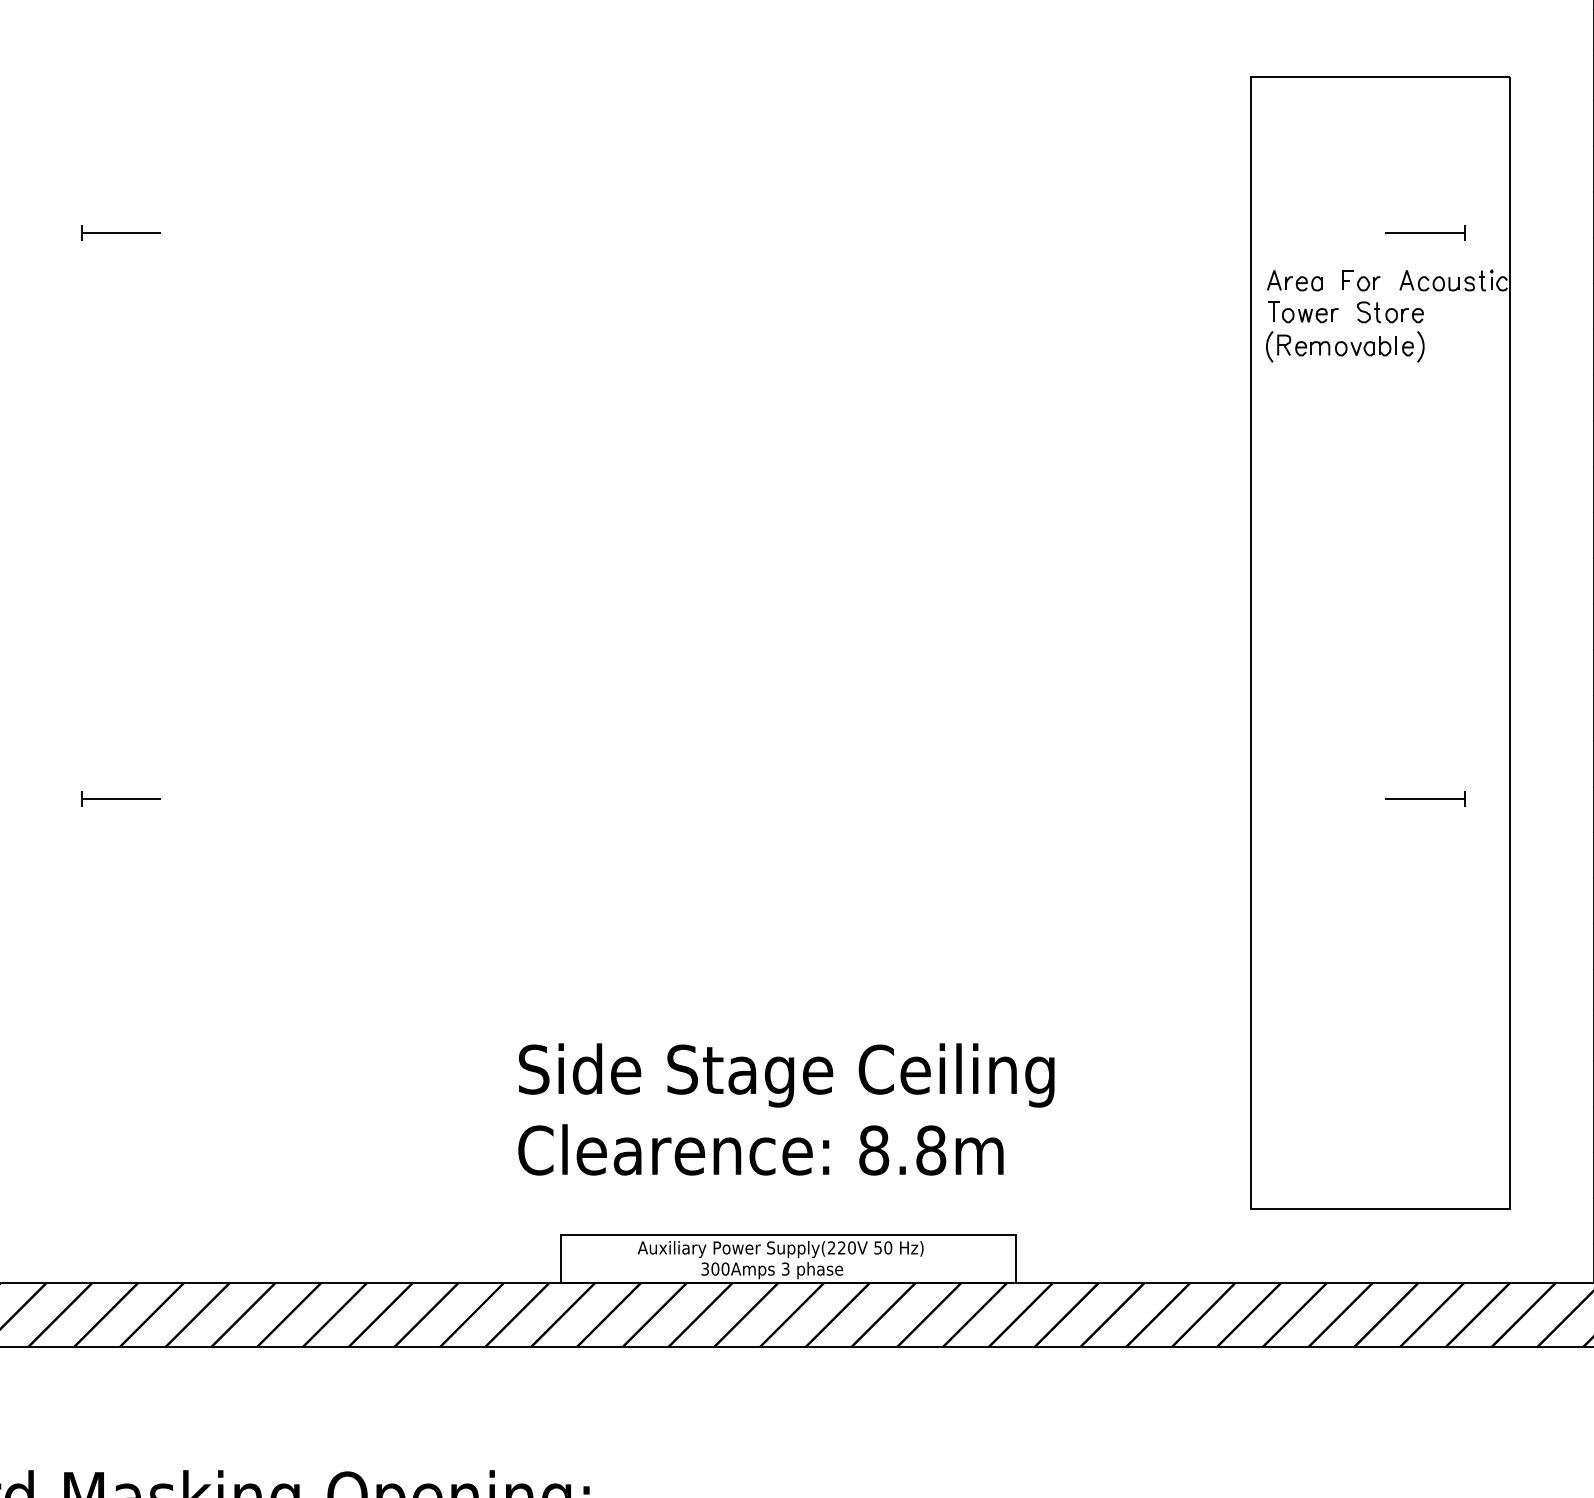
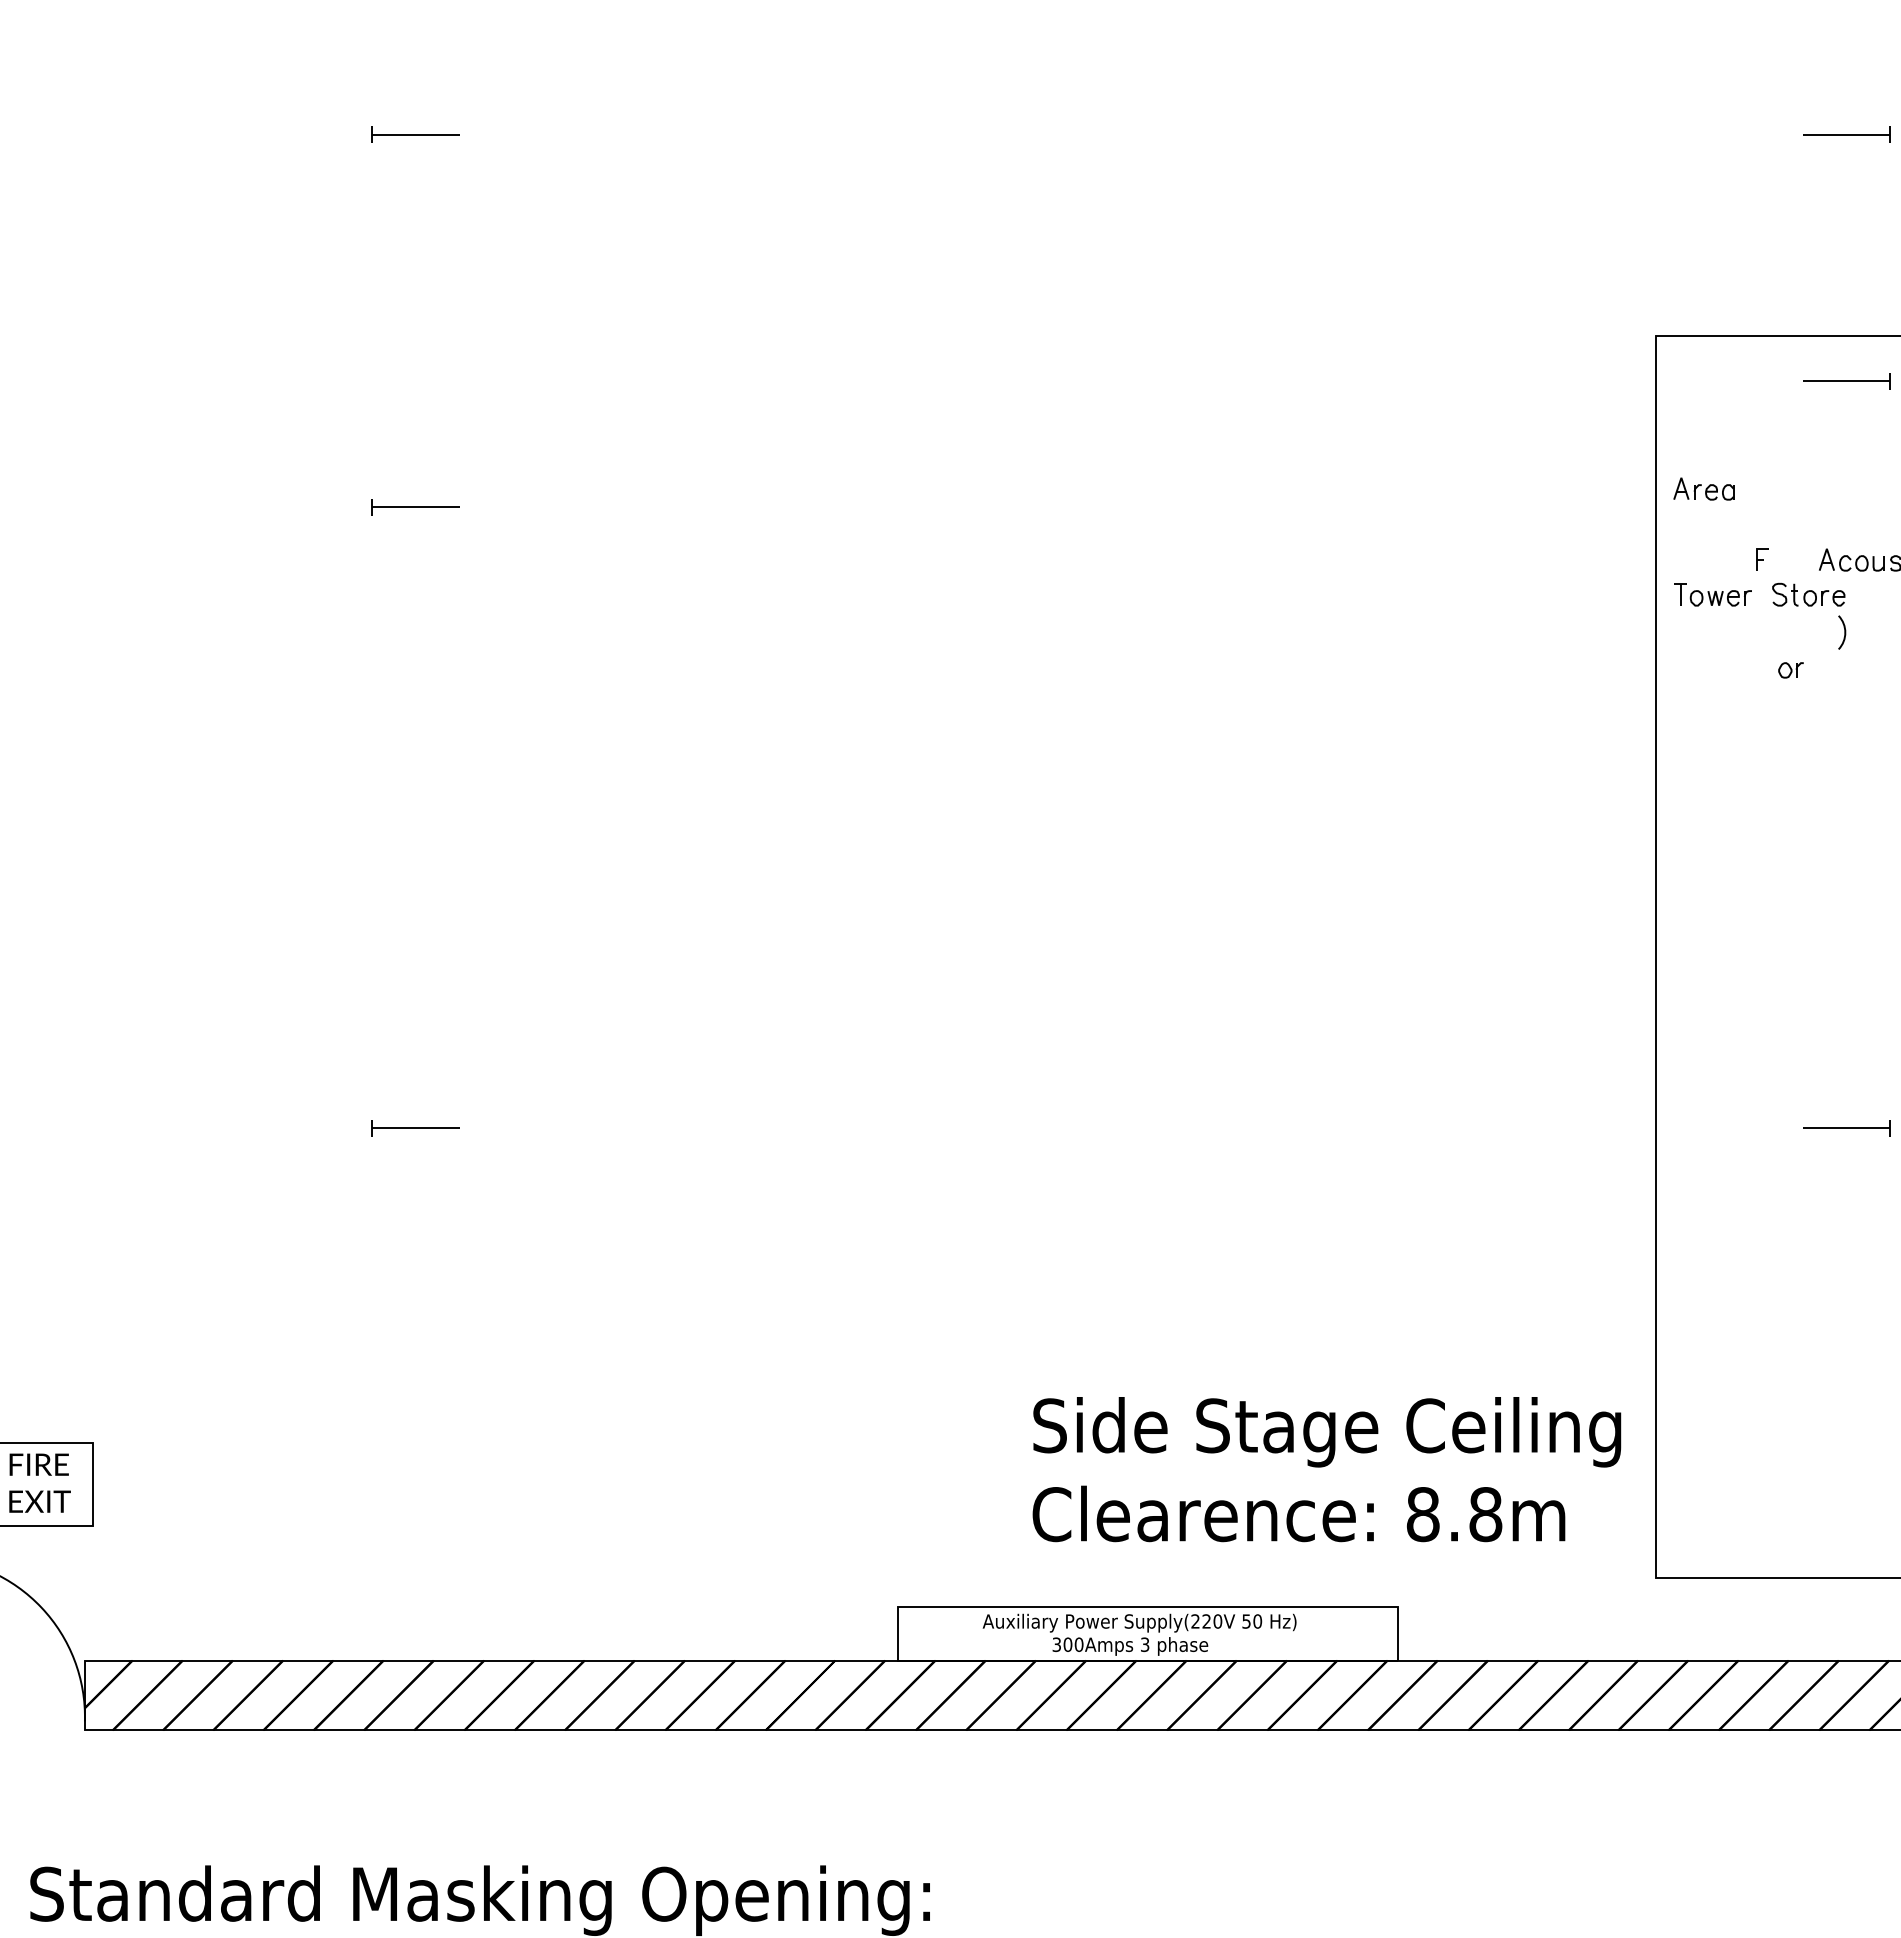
part: (1424, 232) -> (1846, 381), moved
part: (1294, 280) -> (1703, 488), moved
part: (1368, 283) -> (1790, 670), moved
part: (1340, 346) -> (1753, 632), removed
text: (786, 1109) -> (1326, 1469), moved

